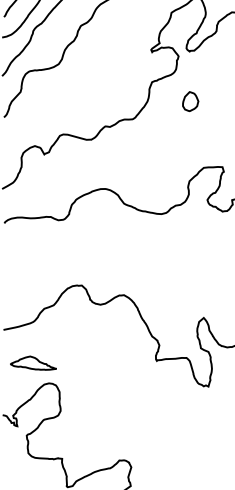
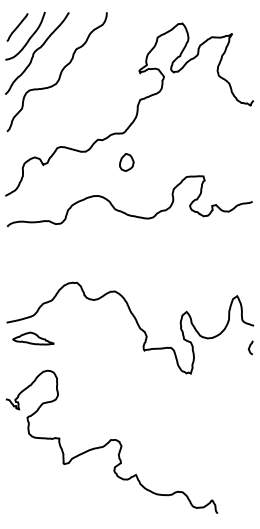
part: (190, 101) -> (126, 162), moved
part: (33, 363) -> (33, 338), moved

